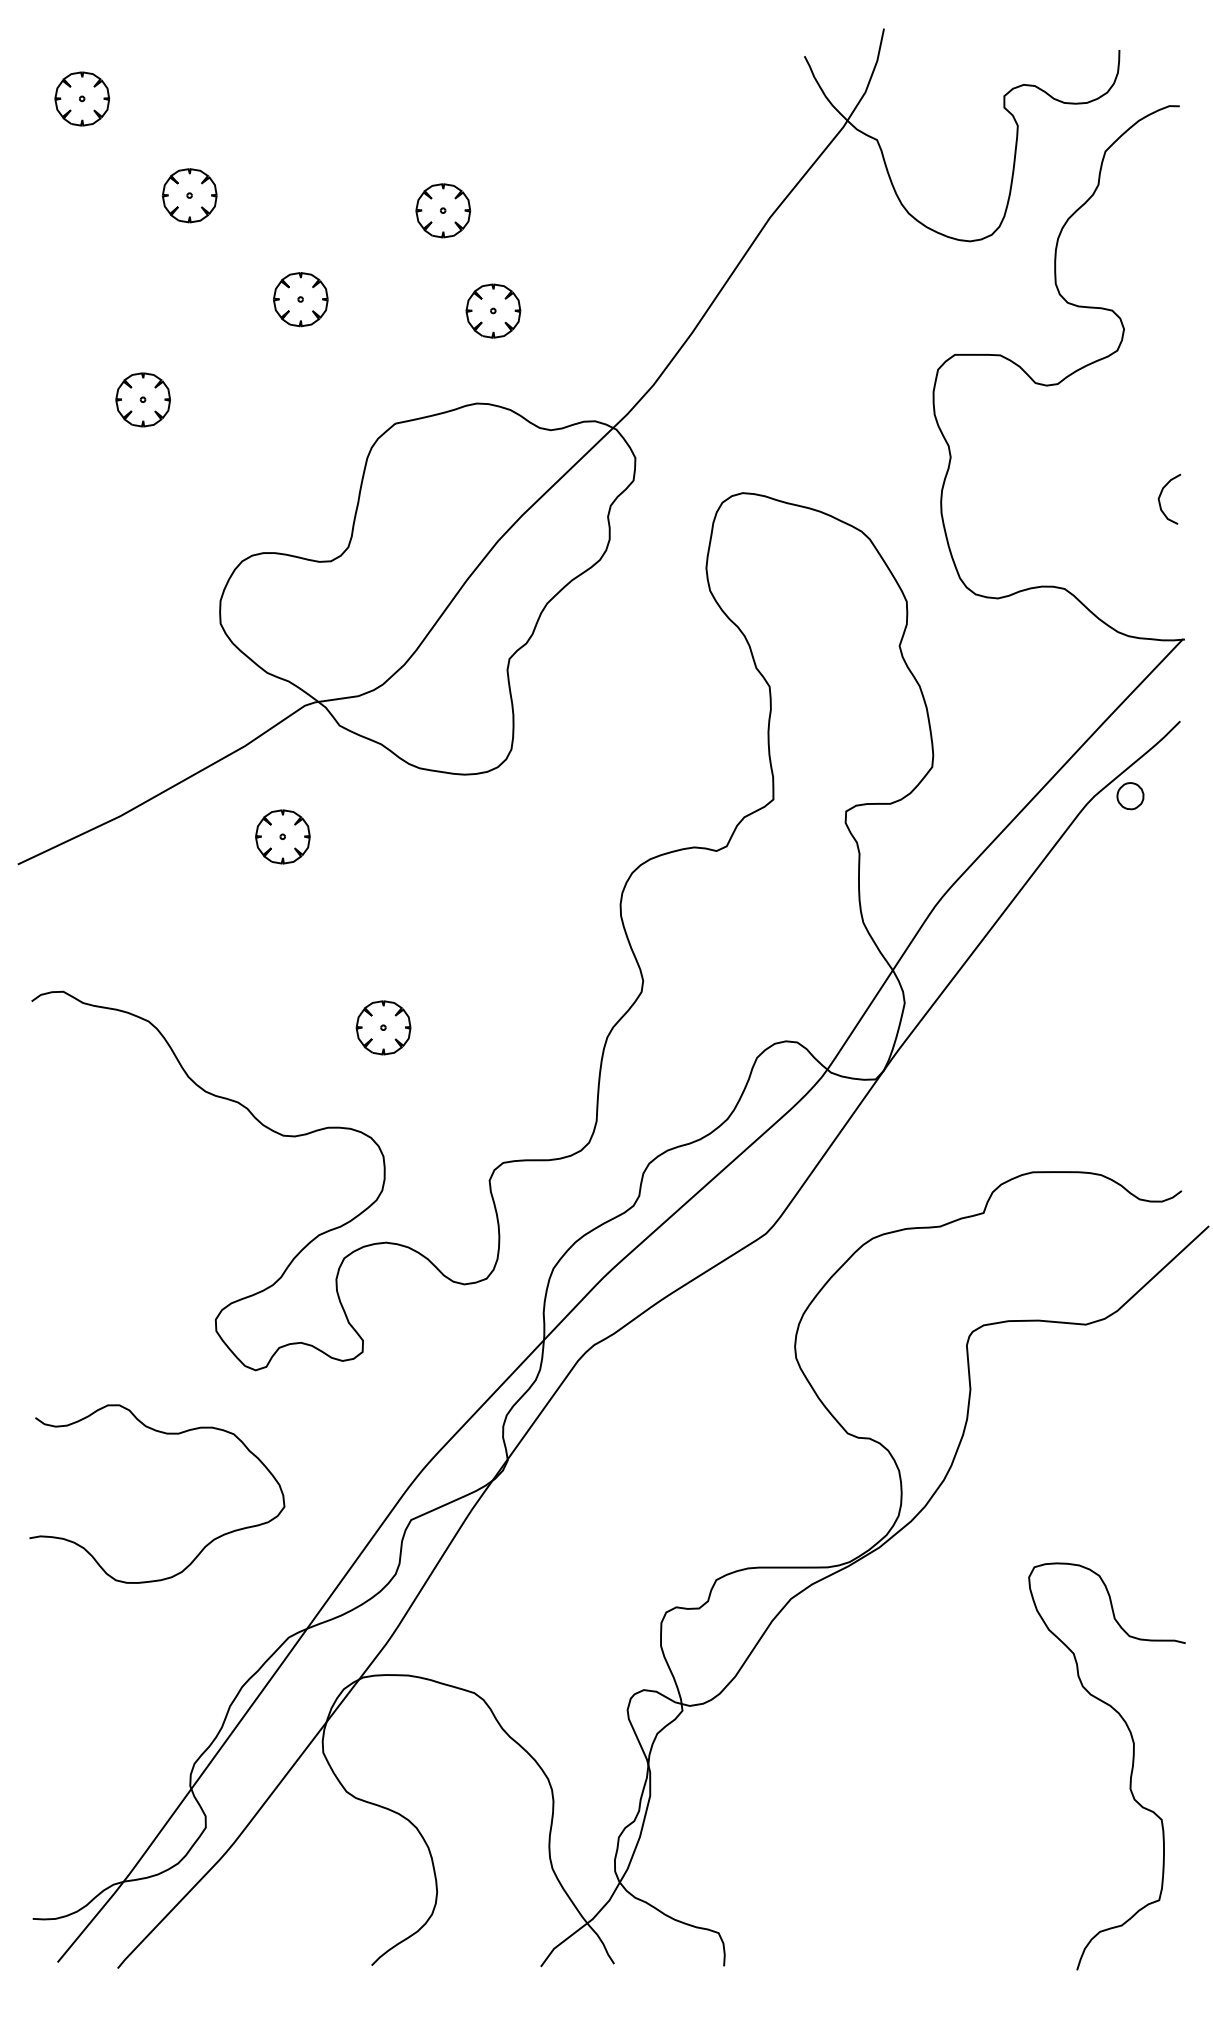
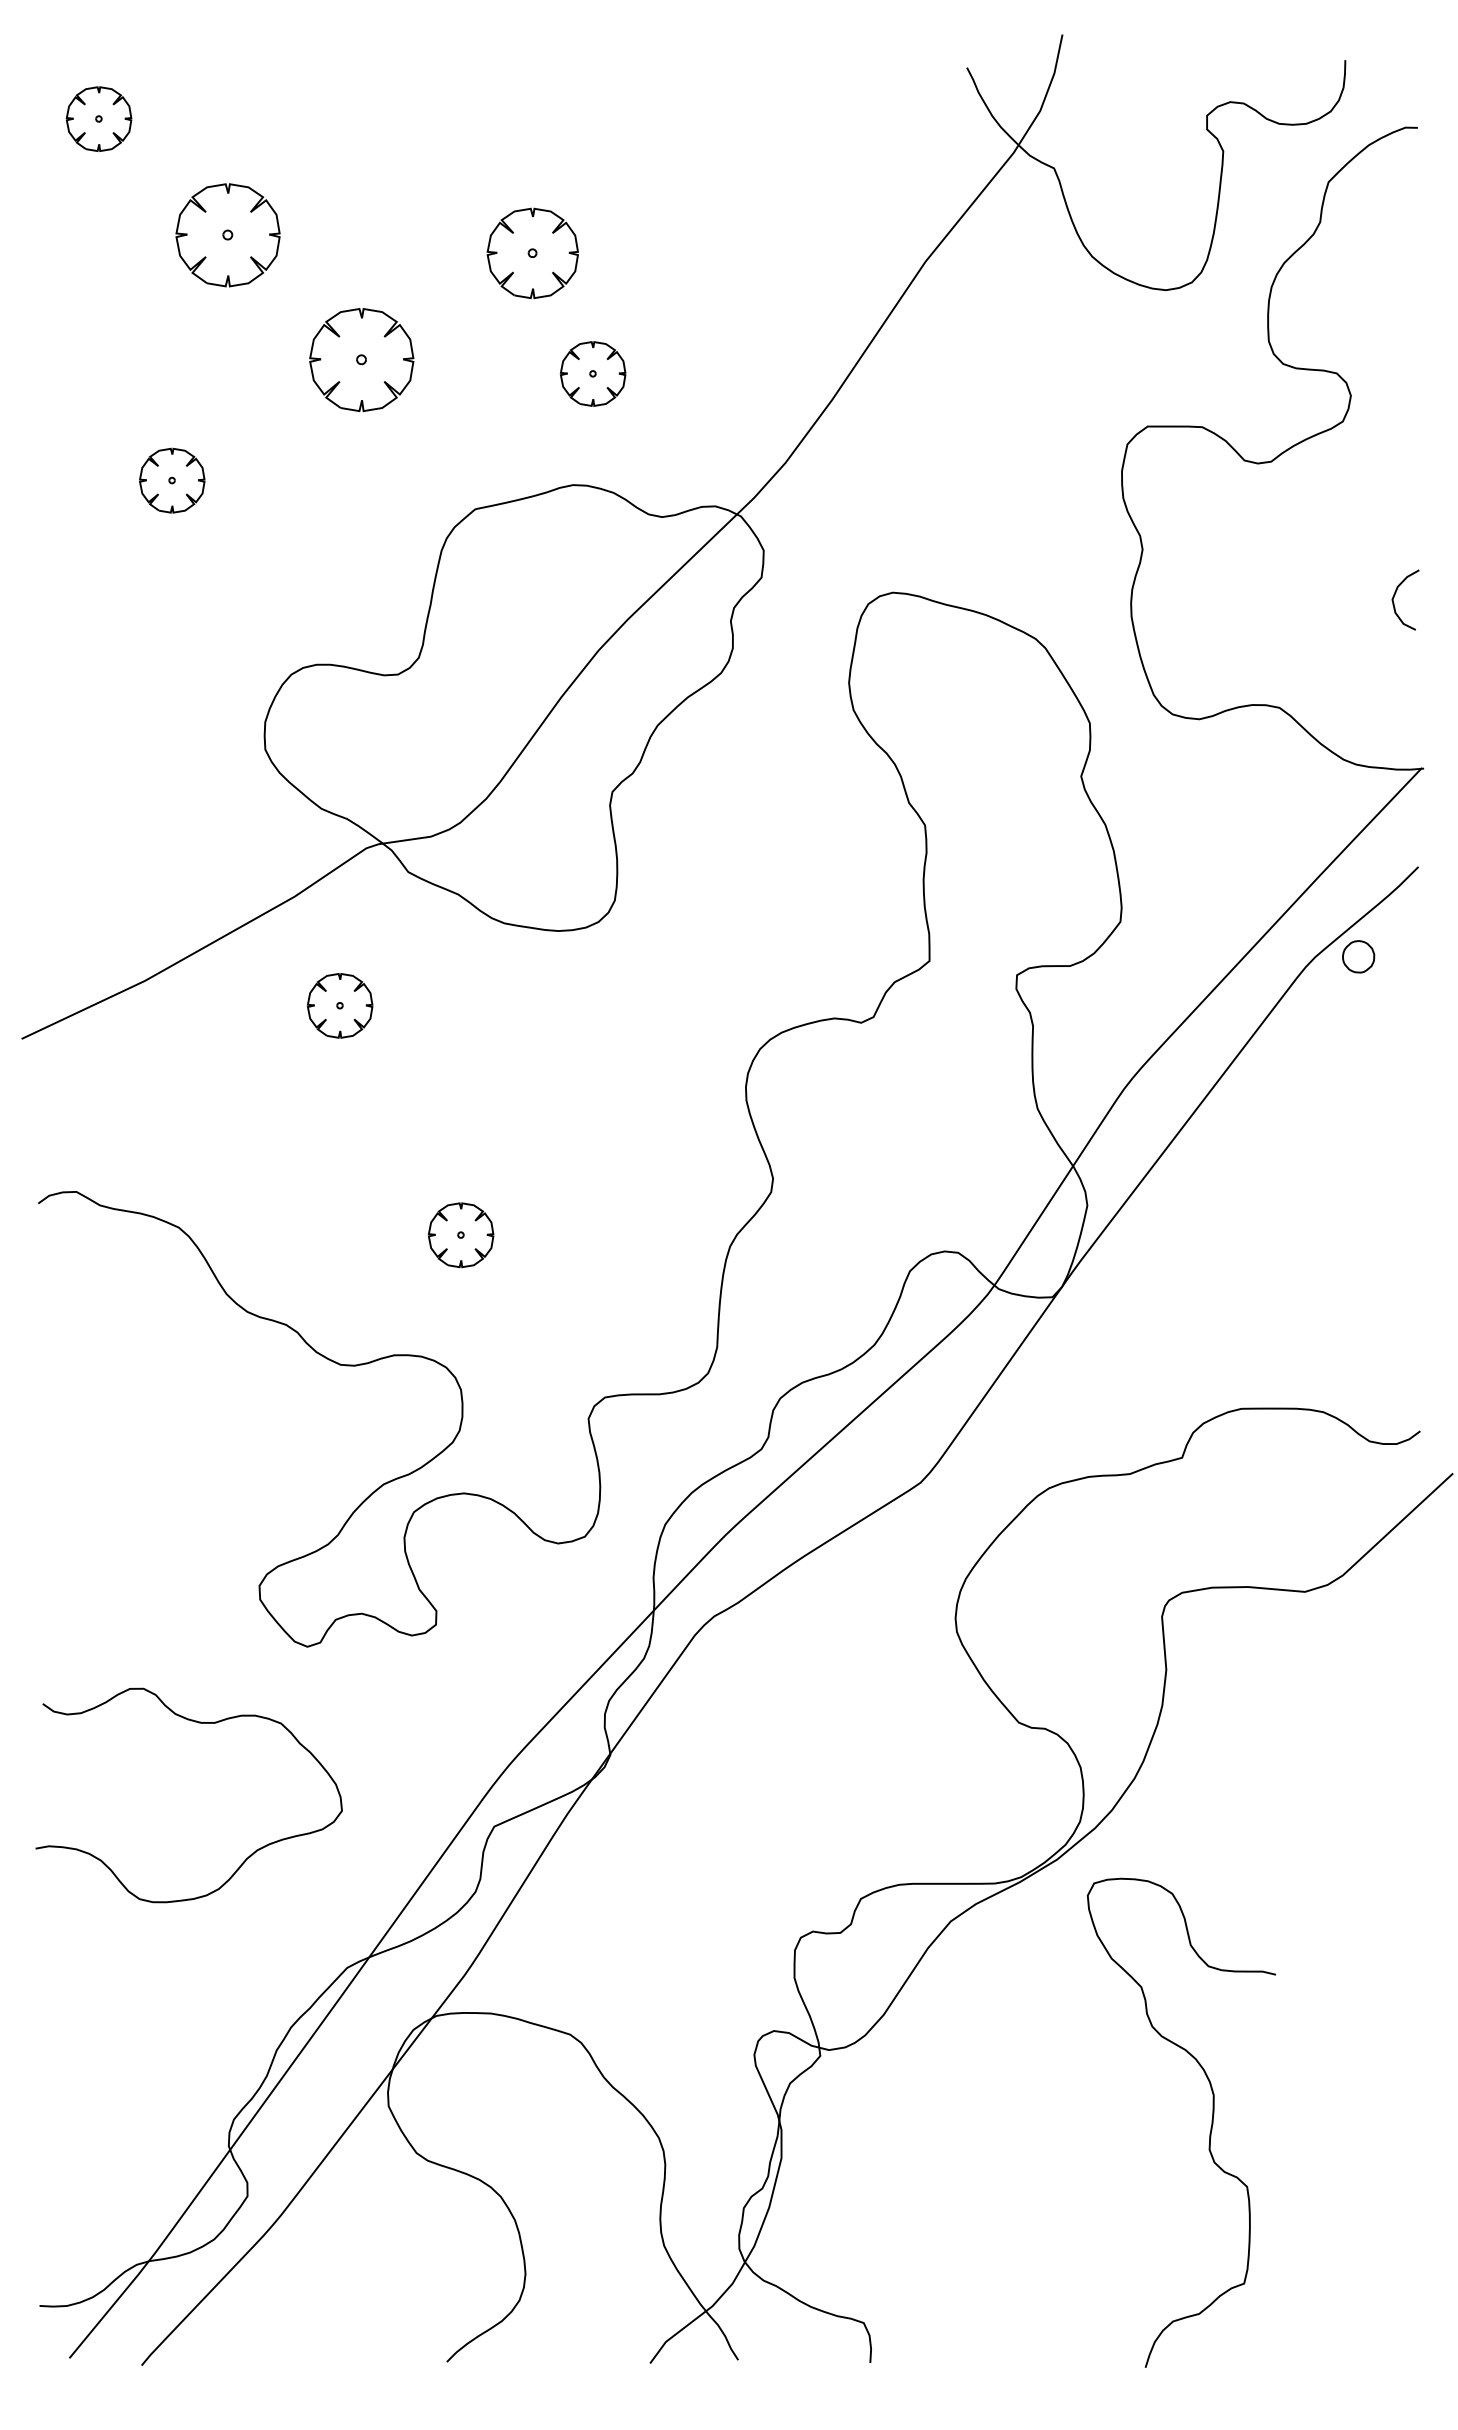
part: (189, 195) -> (228, 235), size x1.6
part: (442, 210) -> (532, 253), size x1.4
part: (300, 299) -> (361, 360), size x1.6
curve: (1131, 1770) -> (1210, 2127), moved

